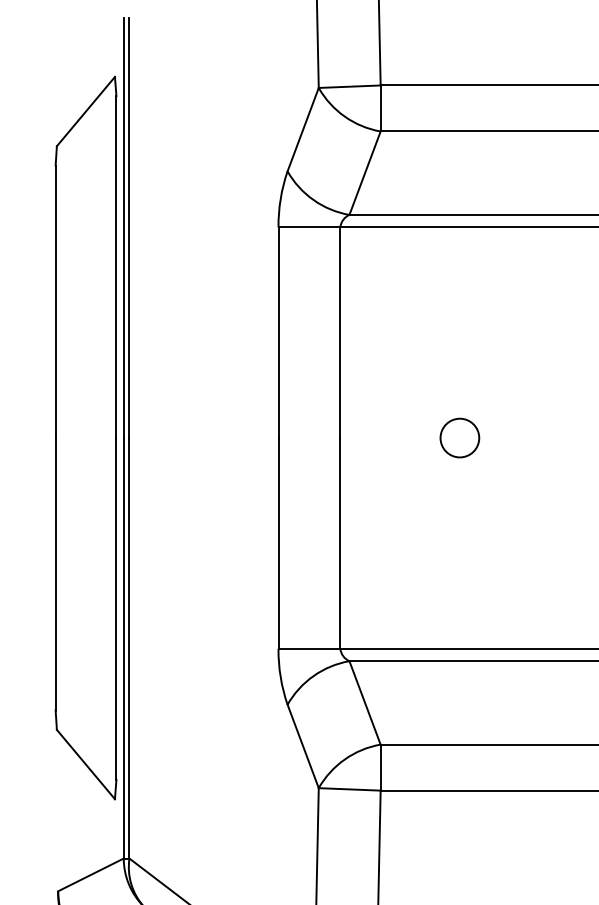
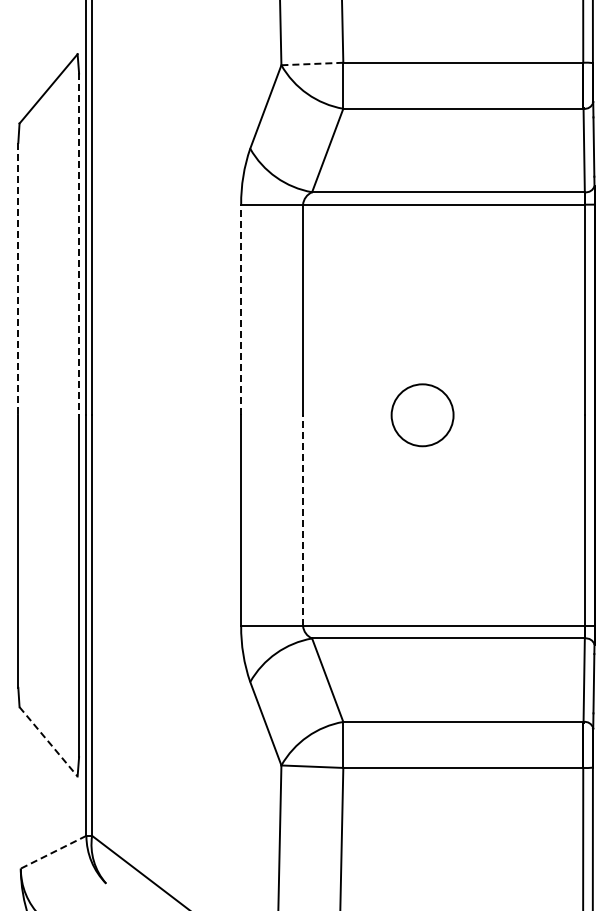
line: (349, 87) -> (312, 64), solid -> dashed
line: (116, 267) -> (79, 244), solid -> dashed
line: (55, 302) -> (18, 279), solid -> dashed
line: (278, 332) -> (241, 309), solid -> dashed
circle: (459, 438) -> (422, 415), size x1.6
line: (340, 543) -> (303, 520), solid -> dashed
line: (85, 765) -> (48, 742), solid -> dashed
line: (90, 875) -> (53, 852), solid -> dashed

